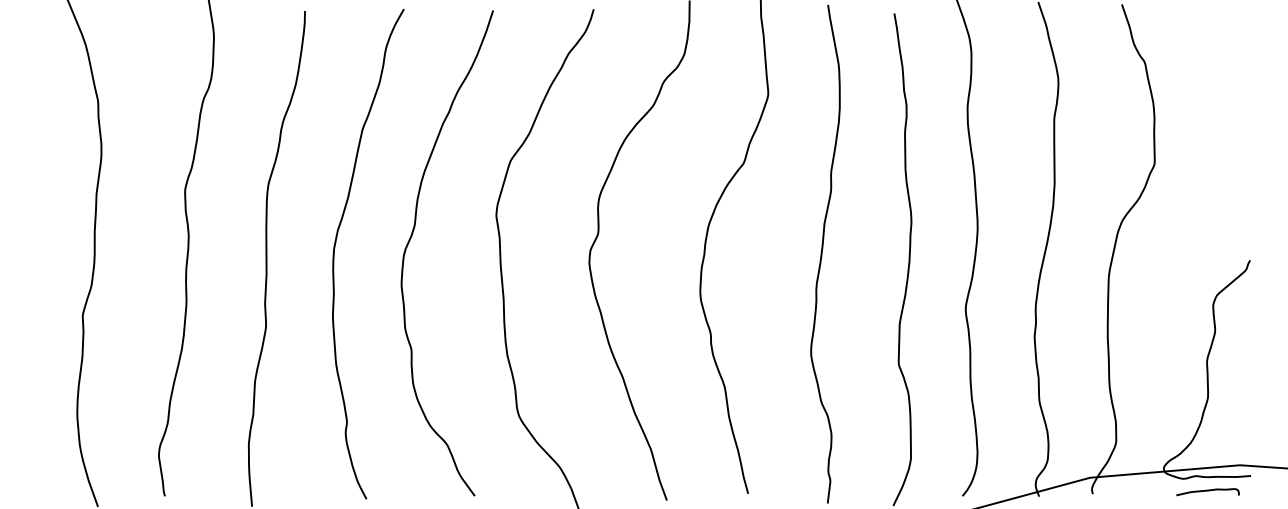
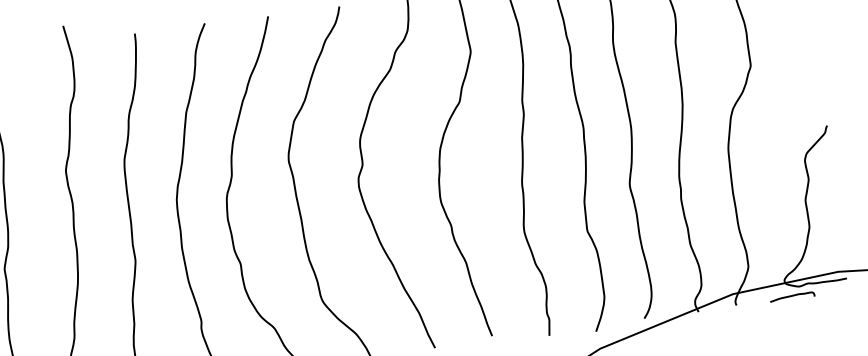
curve: (1207, 491) -> (792, 296), moved

